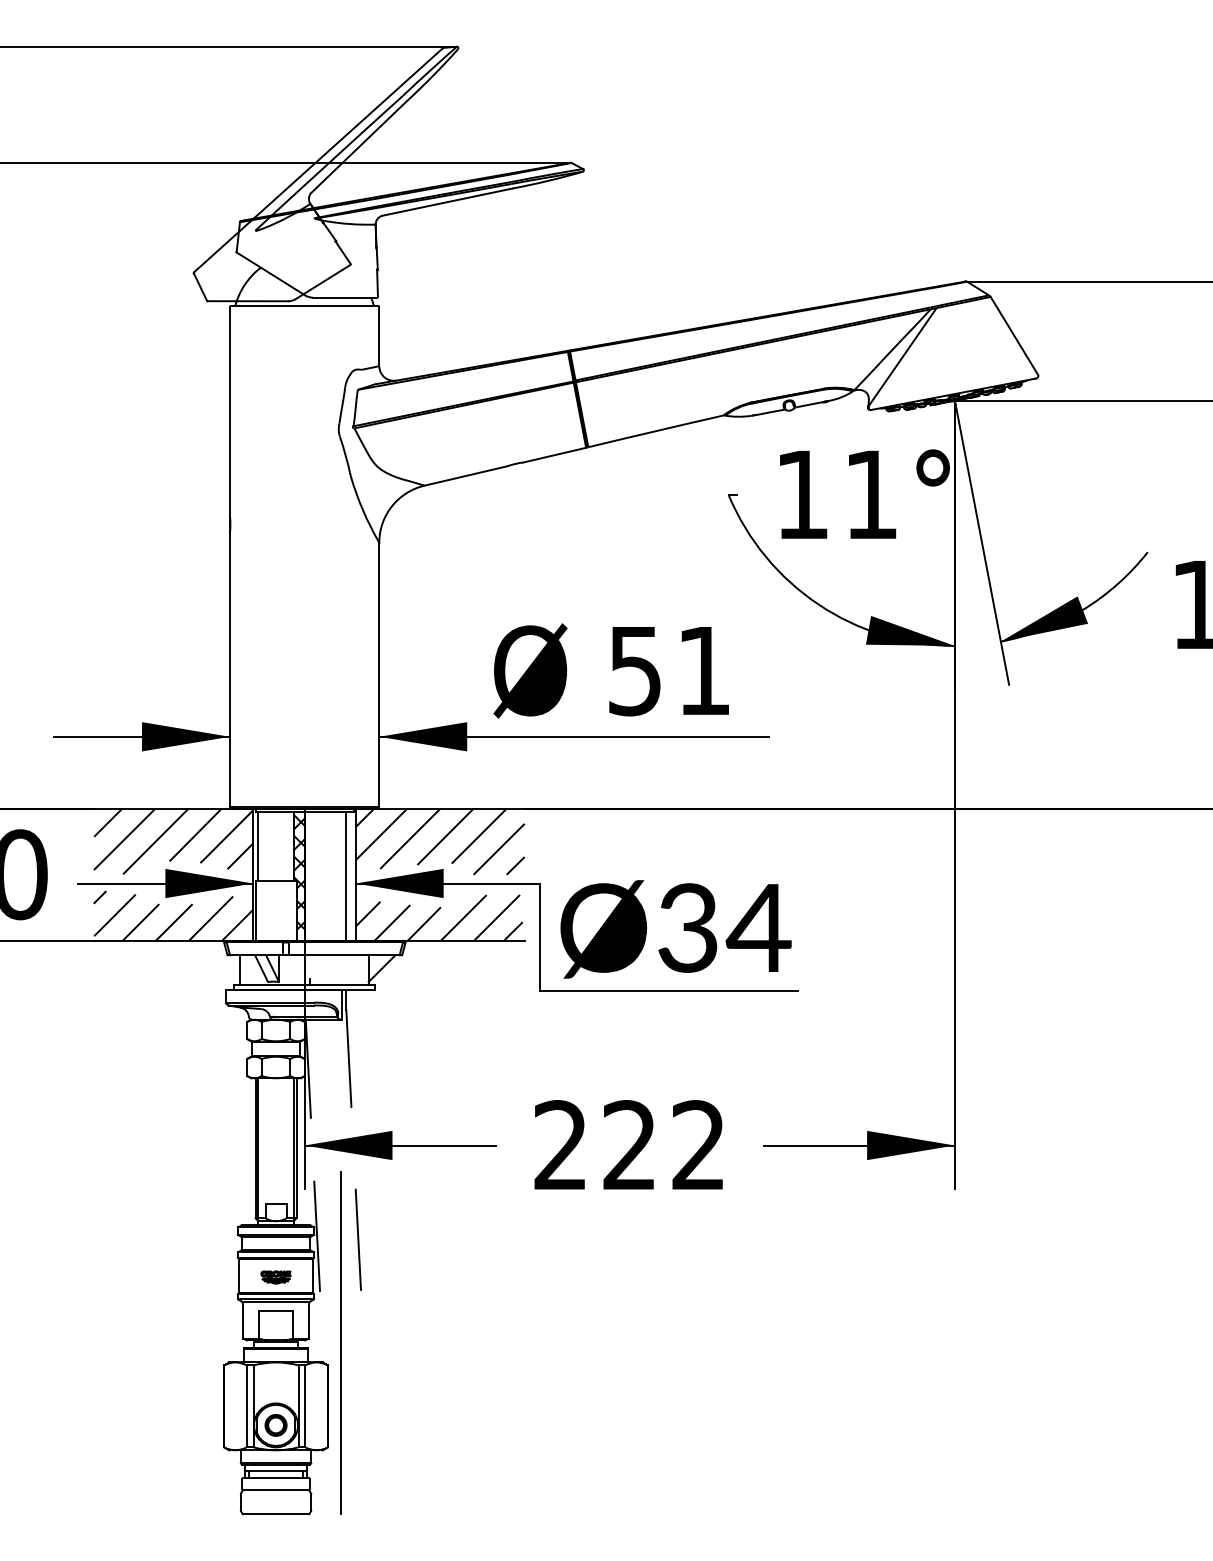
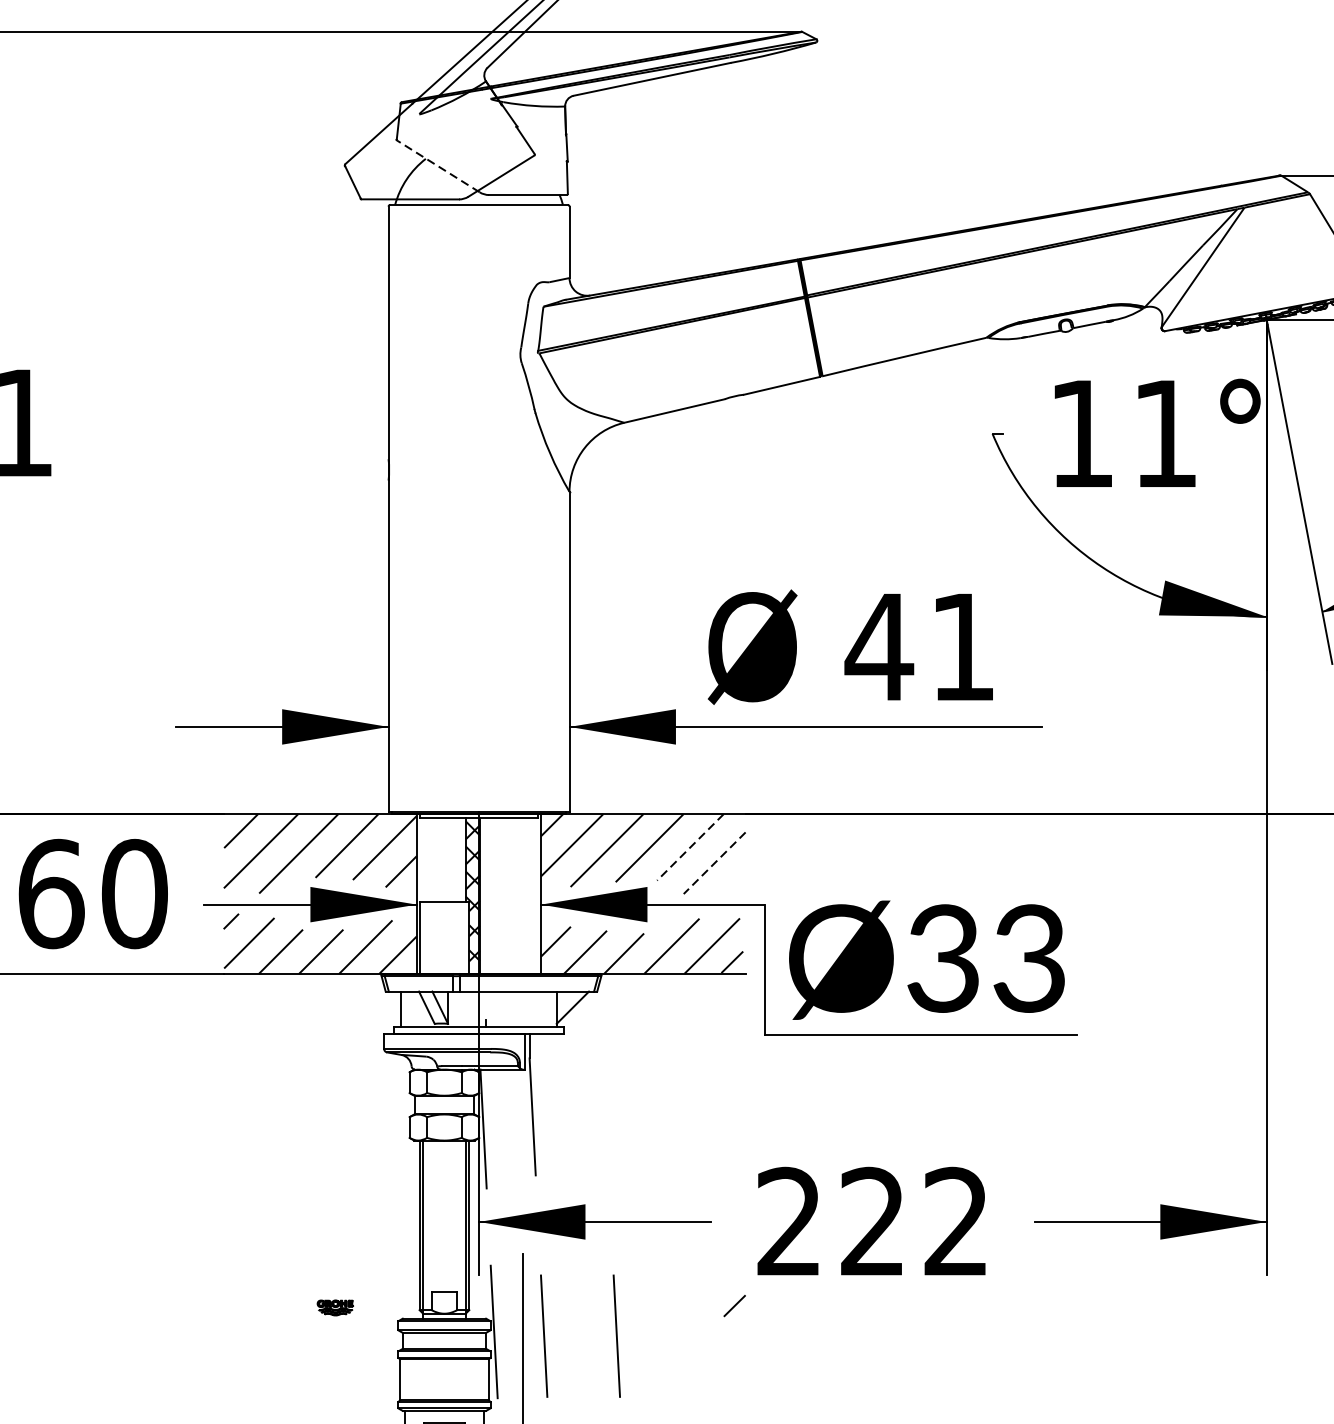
line: (270, 273) -> (437, 165), solid -> dashed
text: (634, 671) -> (878, 647), 51 -> 41
line: (479, 836) -> (690, 847), solid -> dashed
line: (258, 846) -> (423, 859), removed
line: (498, 849) -> (713, 863), solid -> dashed
line: (515, 865) -> (734, 1305), moved
line: (346, 875) -> (529, 894), removed
text: (758, 927) -> (1028, 957), Ø34 -> Ø33
line: (417, 1239) -> (615, 1335), added
part: (275, 1277) -> (334, 1307), moved

